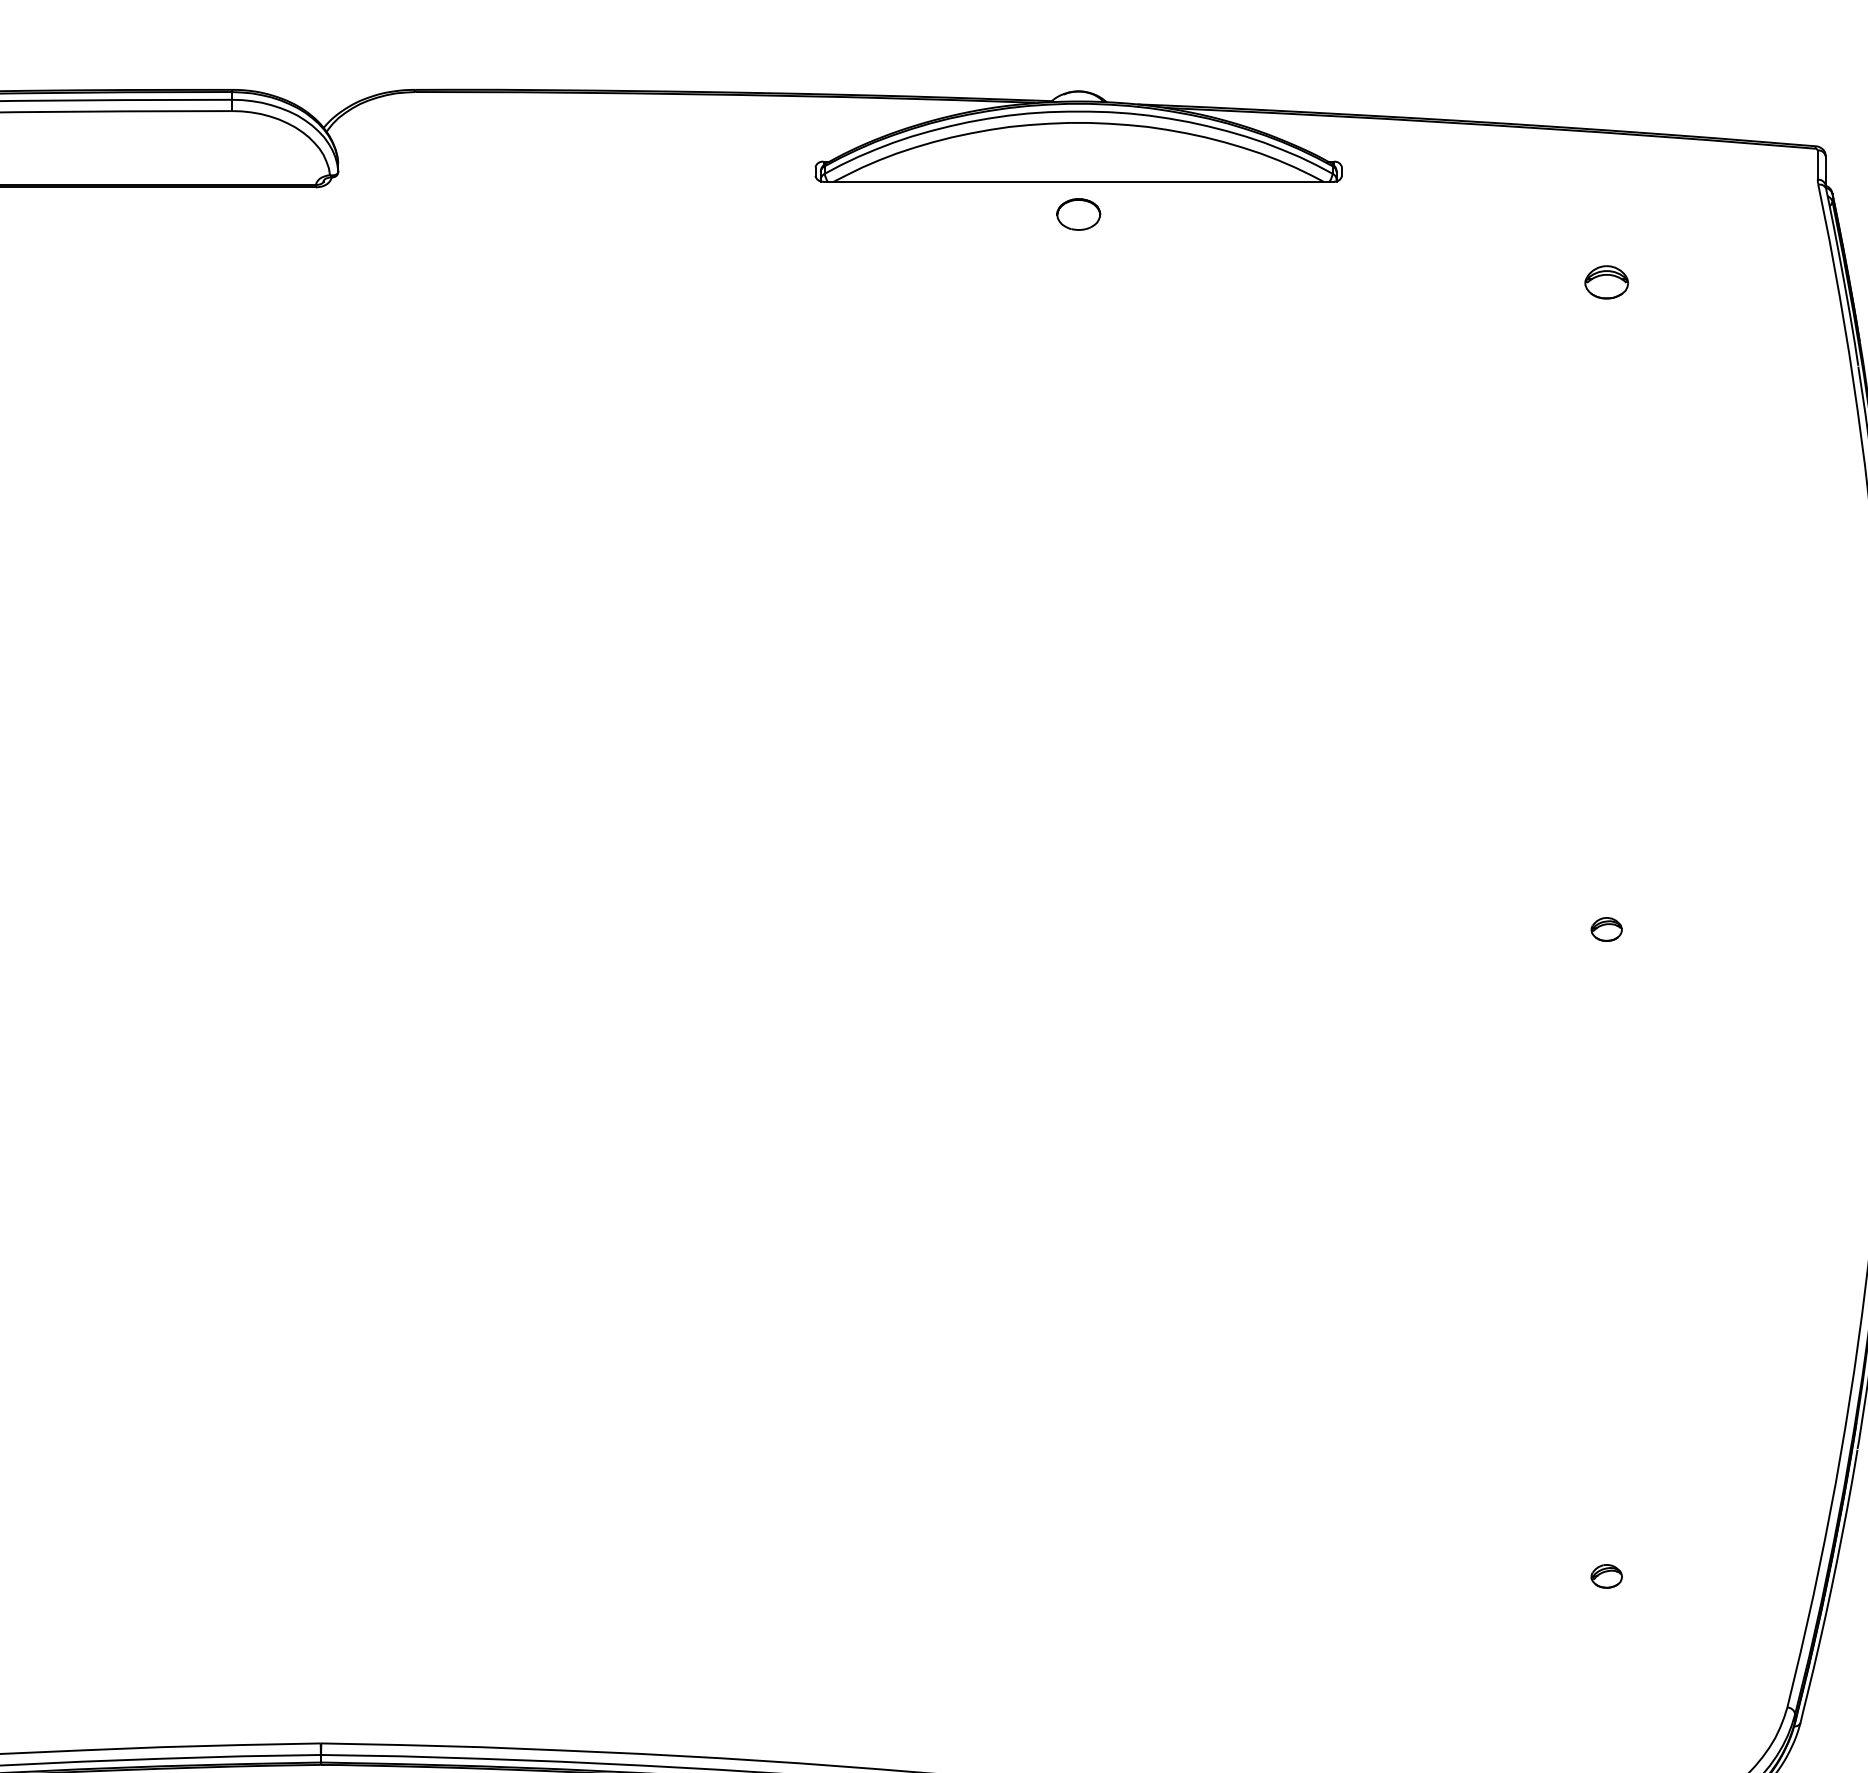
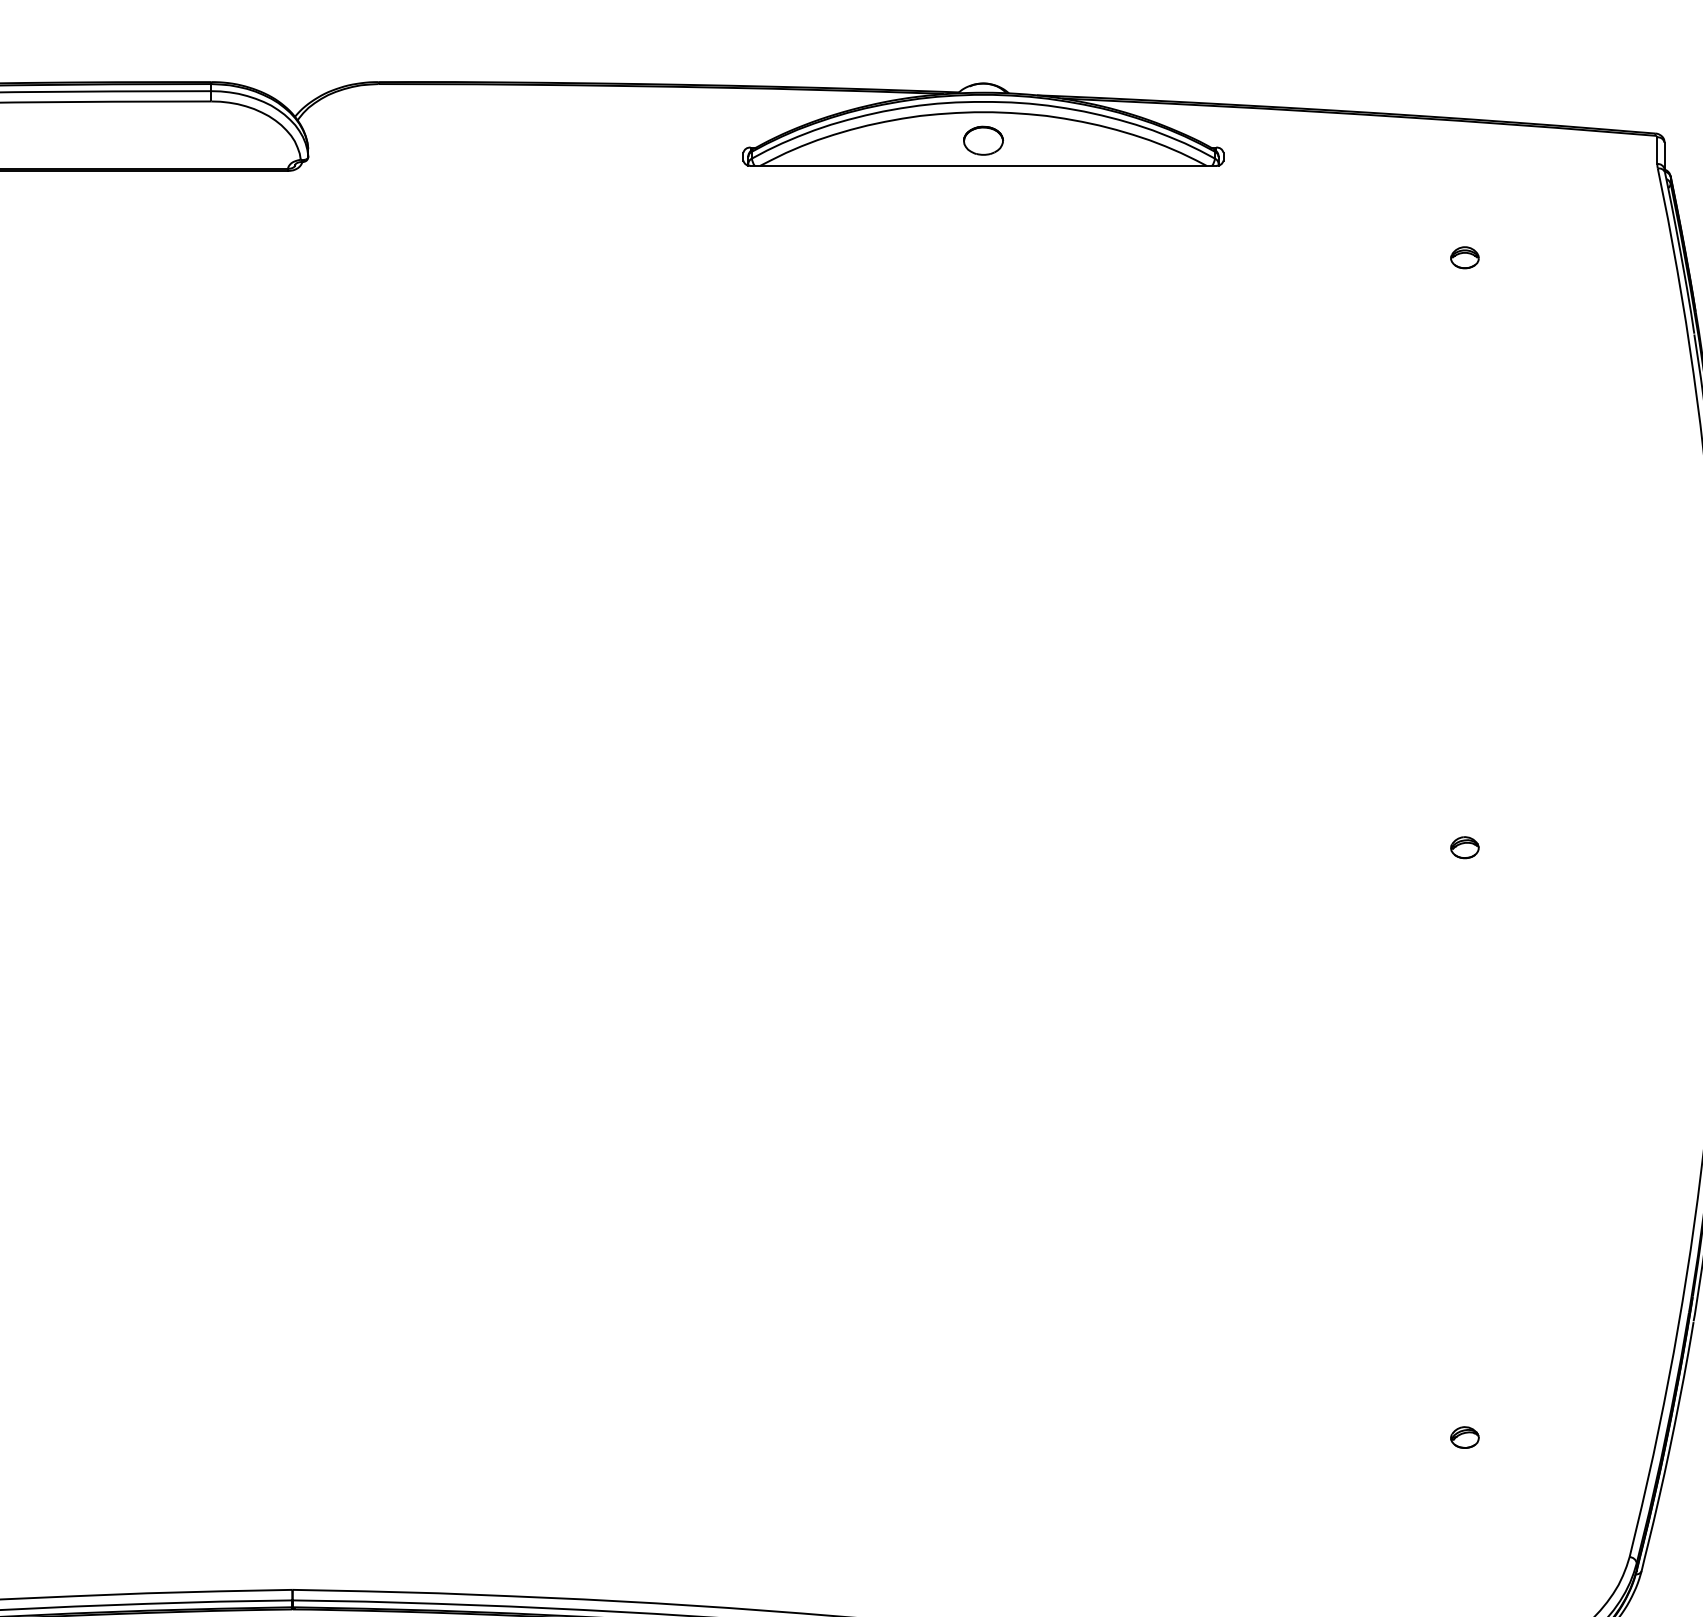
part: (1078, 214) -> (983, 140), moved
part: (1606, 282) -> (1464, 257), size x0.71

